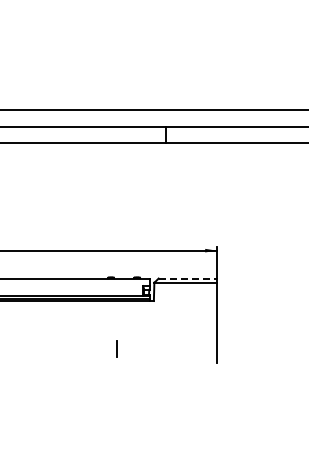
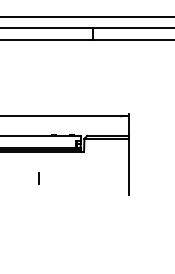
line: (188, 278) -> (108, 135), dashed -> solid
line: (116, 348) -> (39, 178), moved

